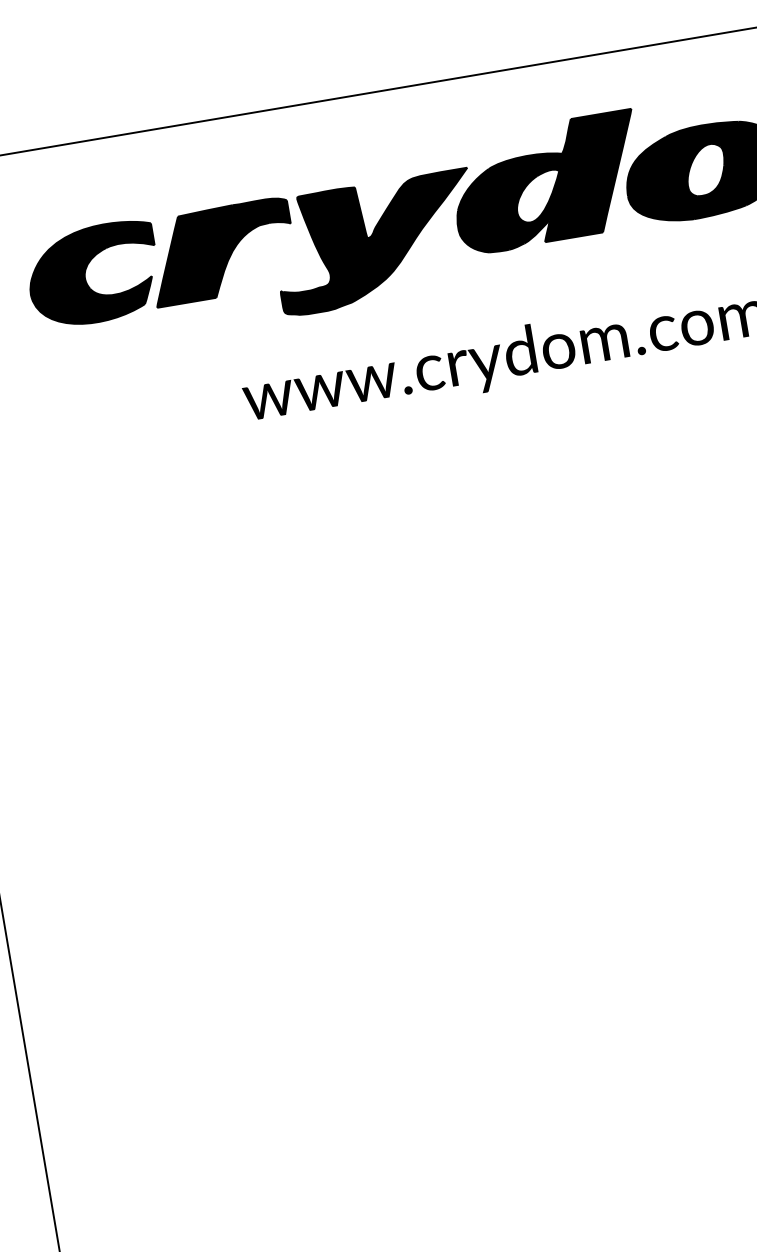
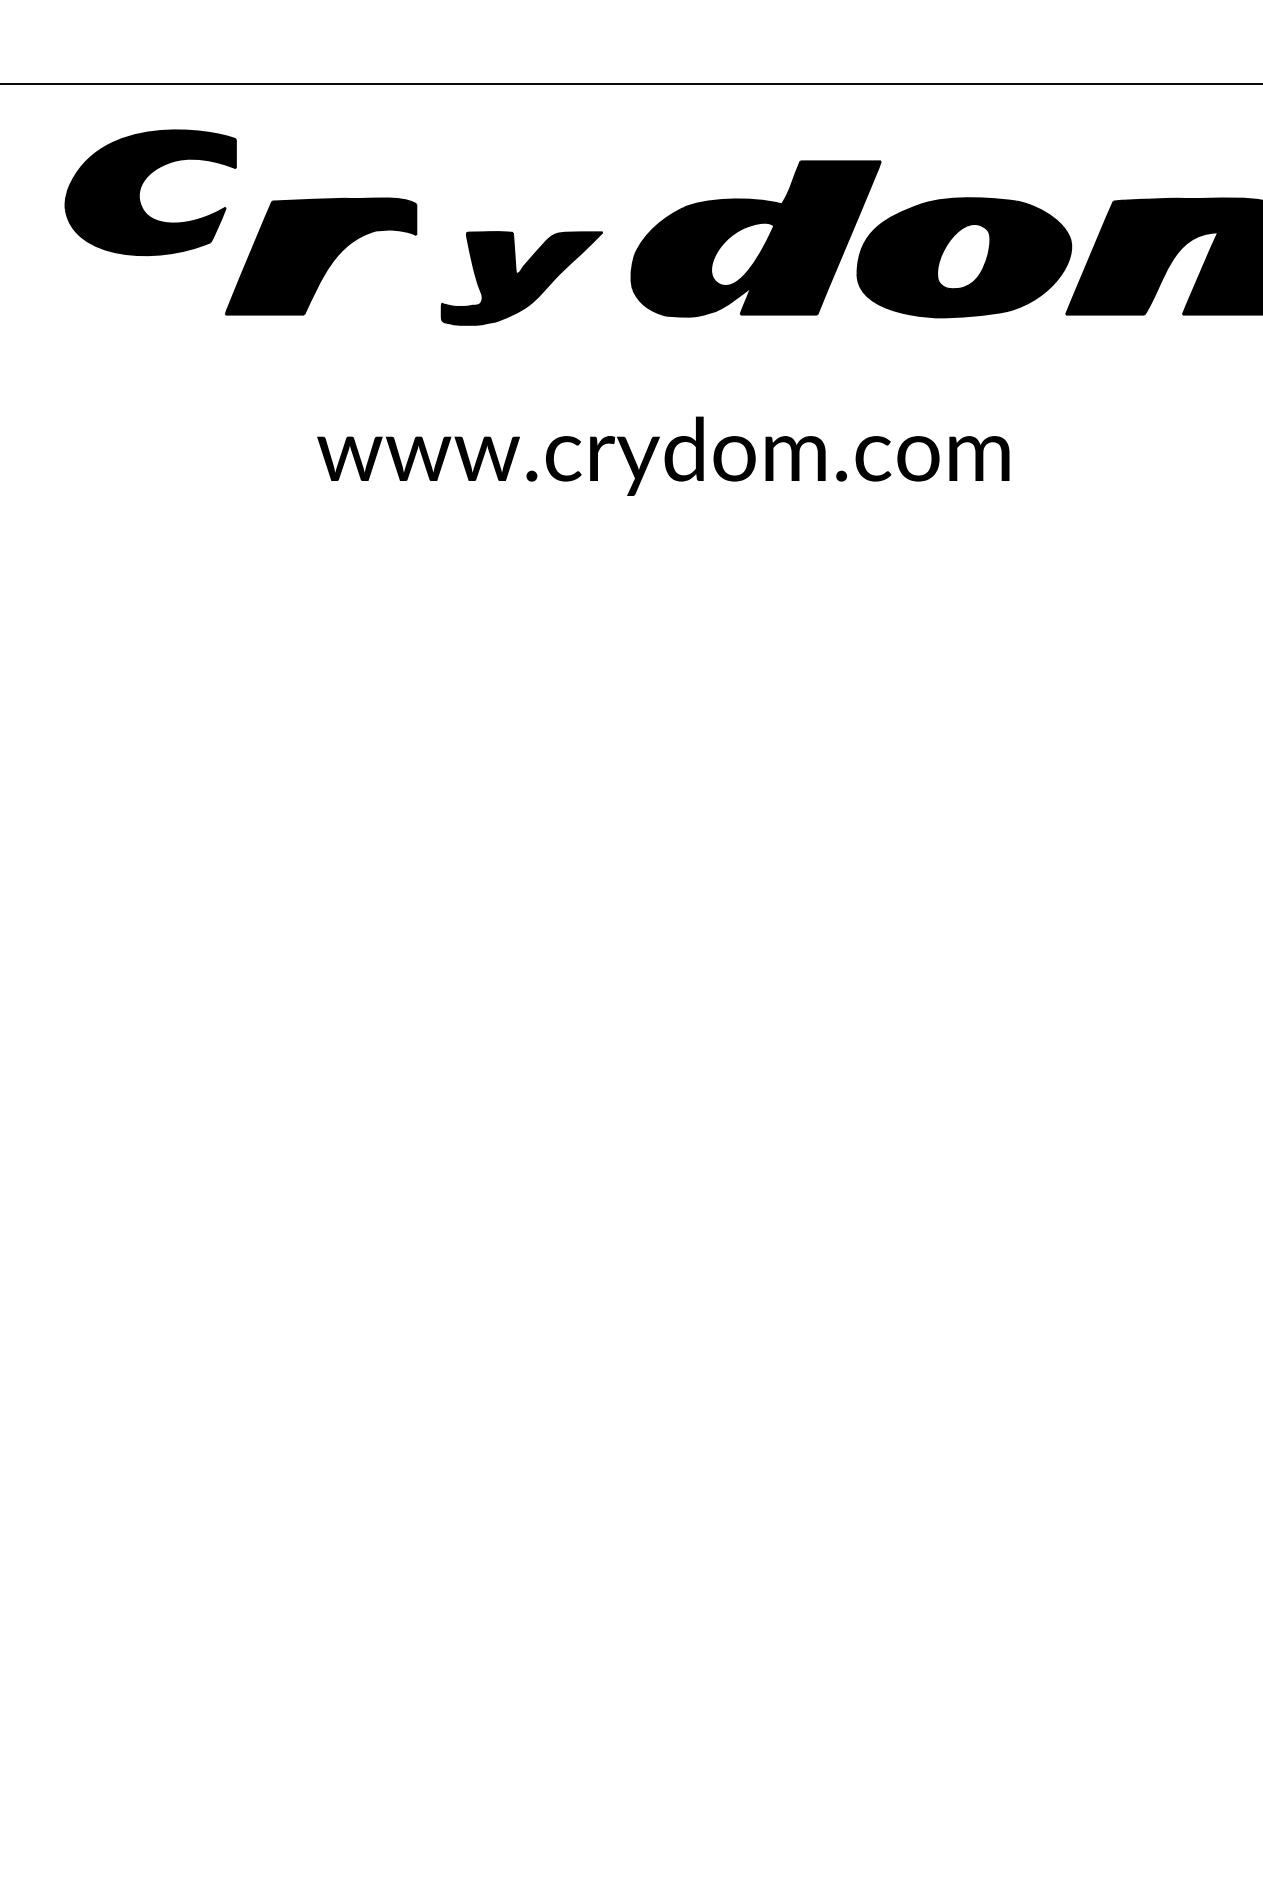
part: (375, 242) -> (521, 278), size x0.6
part: (85, 274) -> (140, 191), moved

